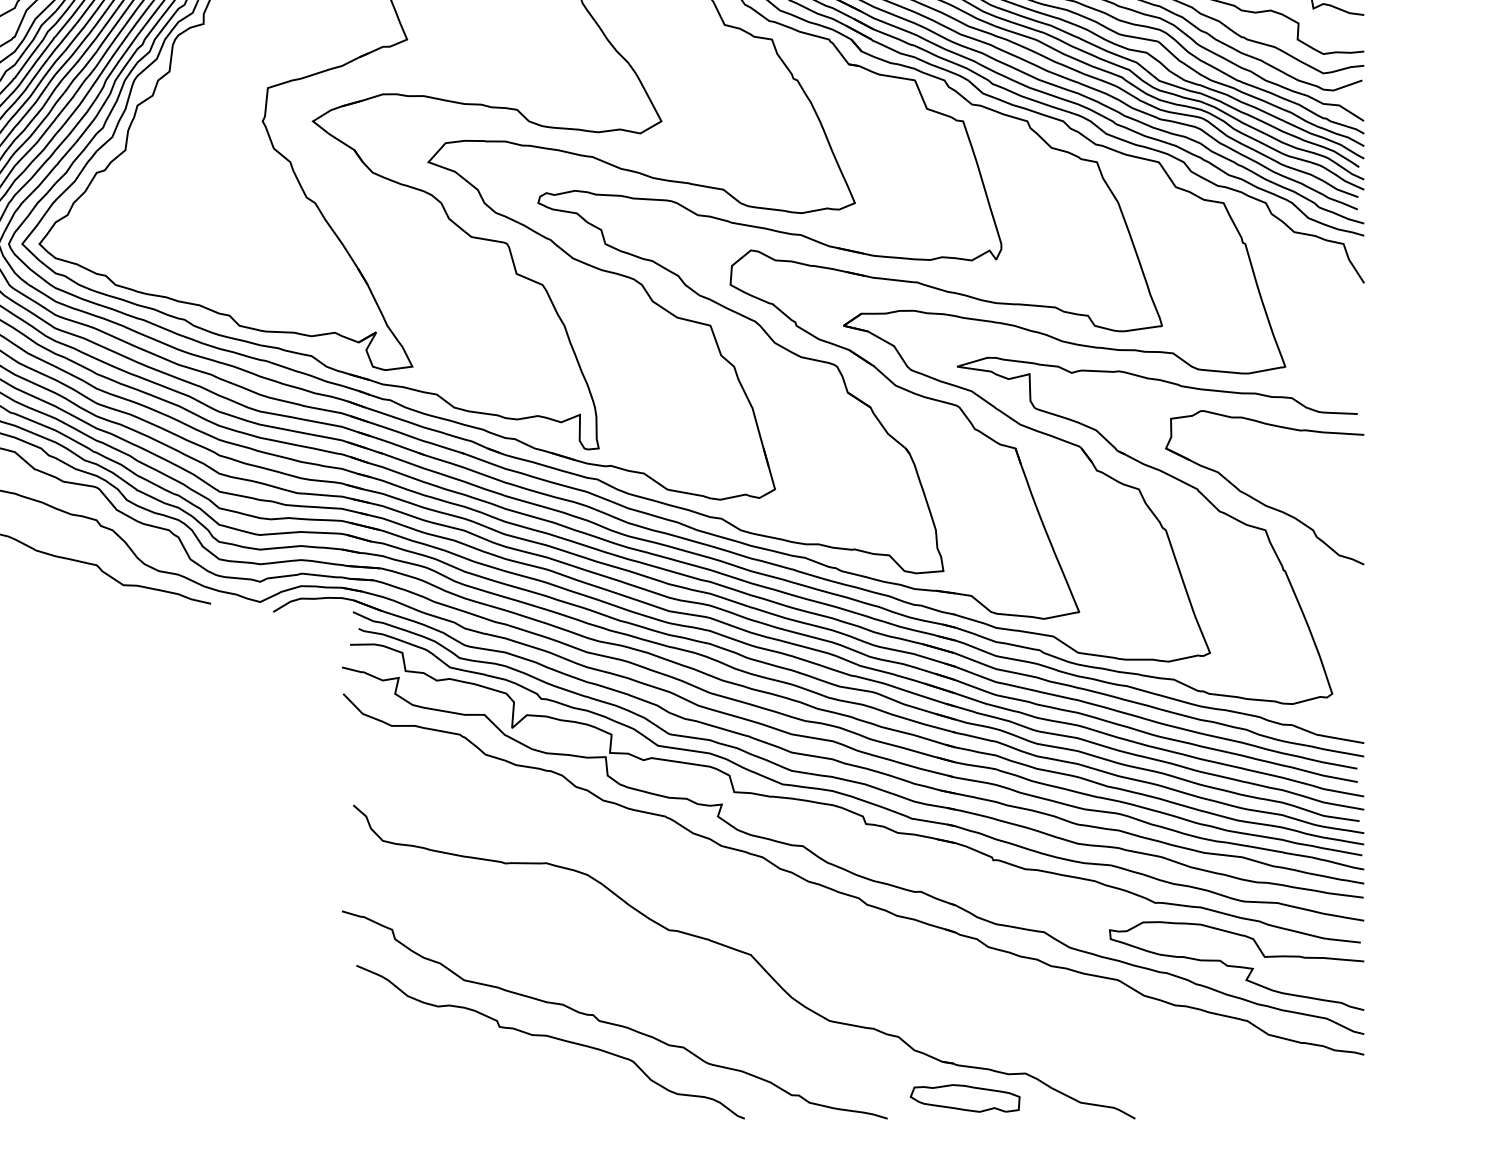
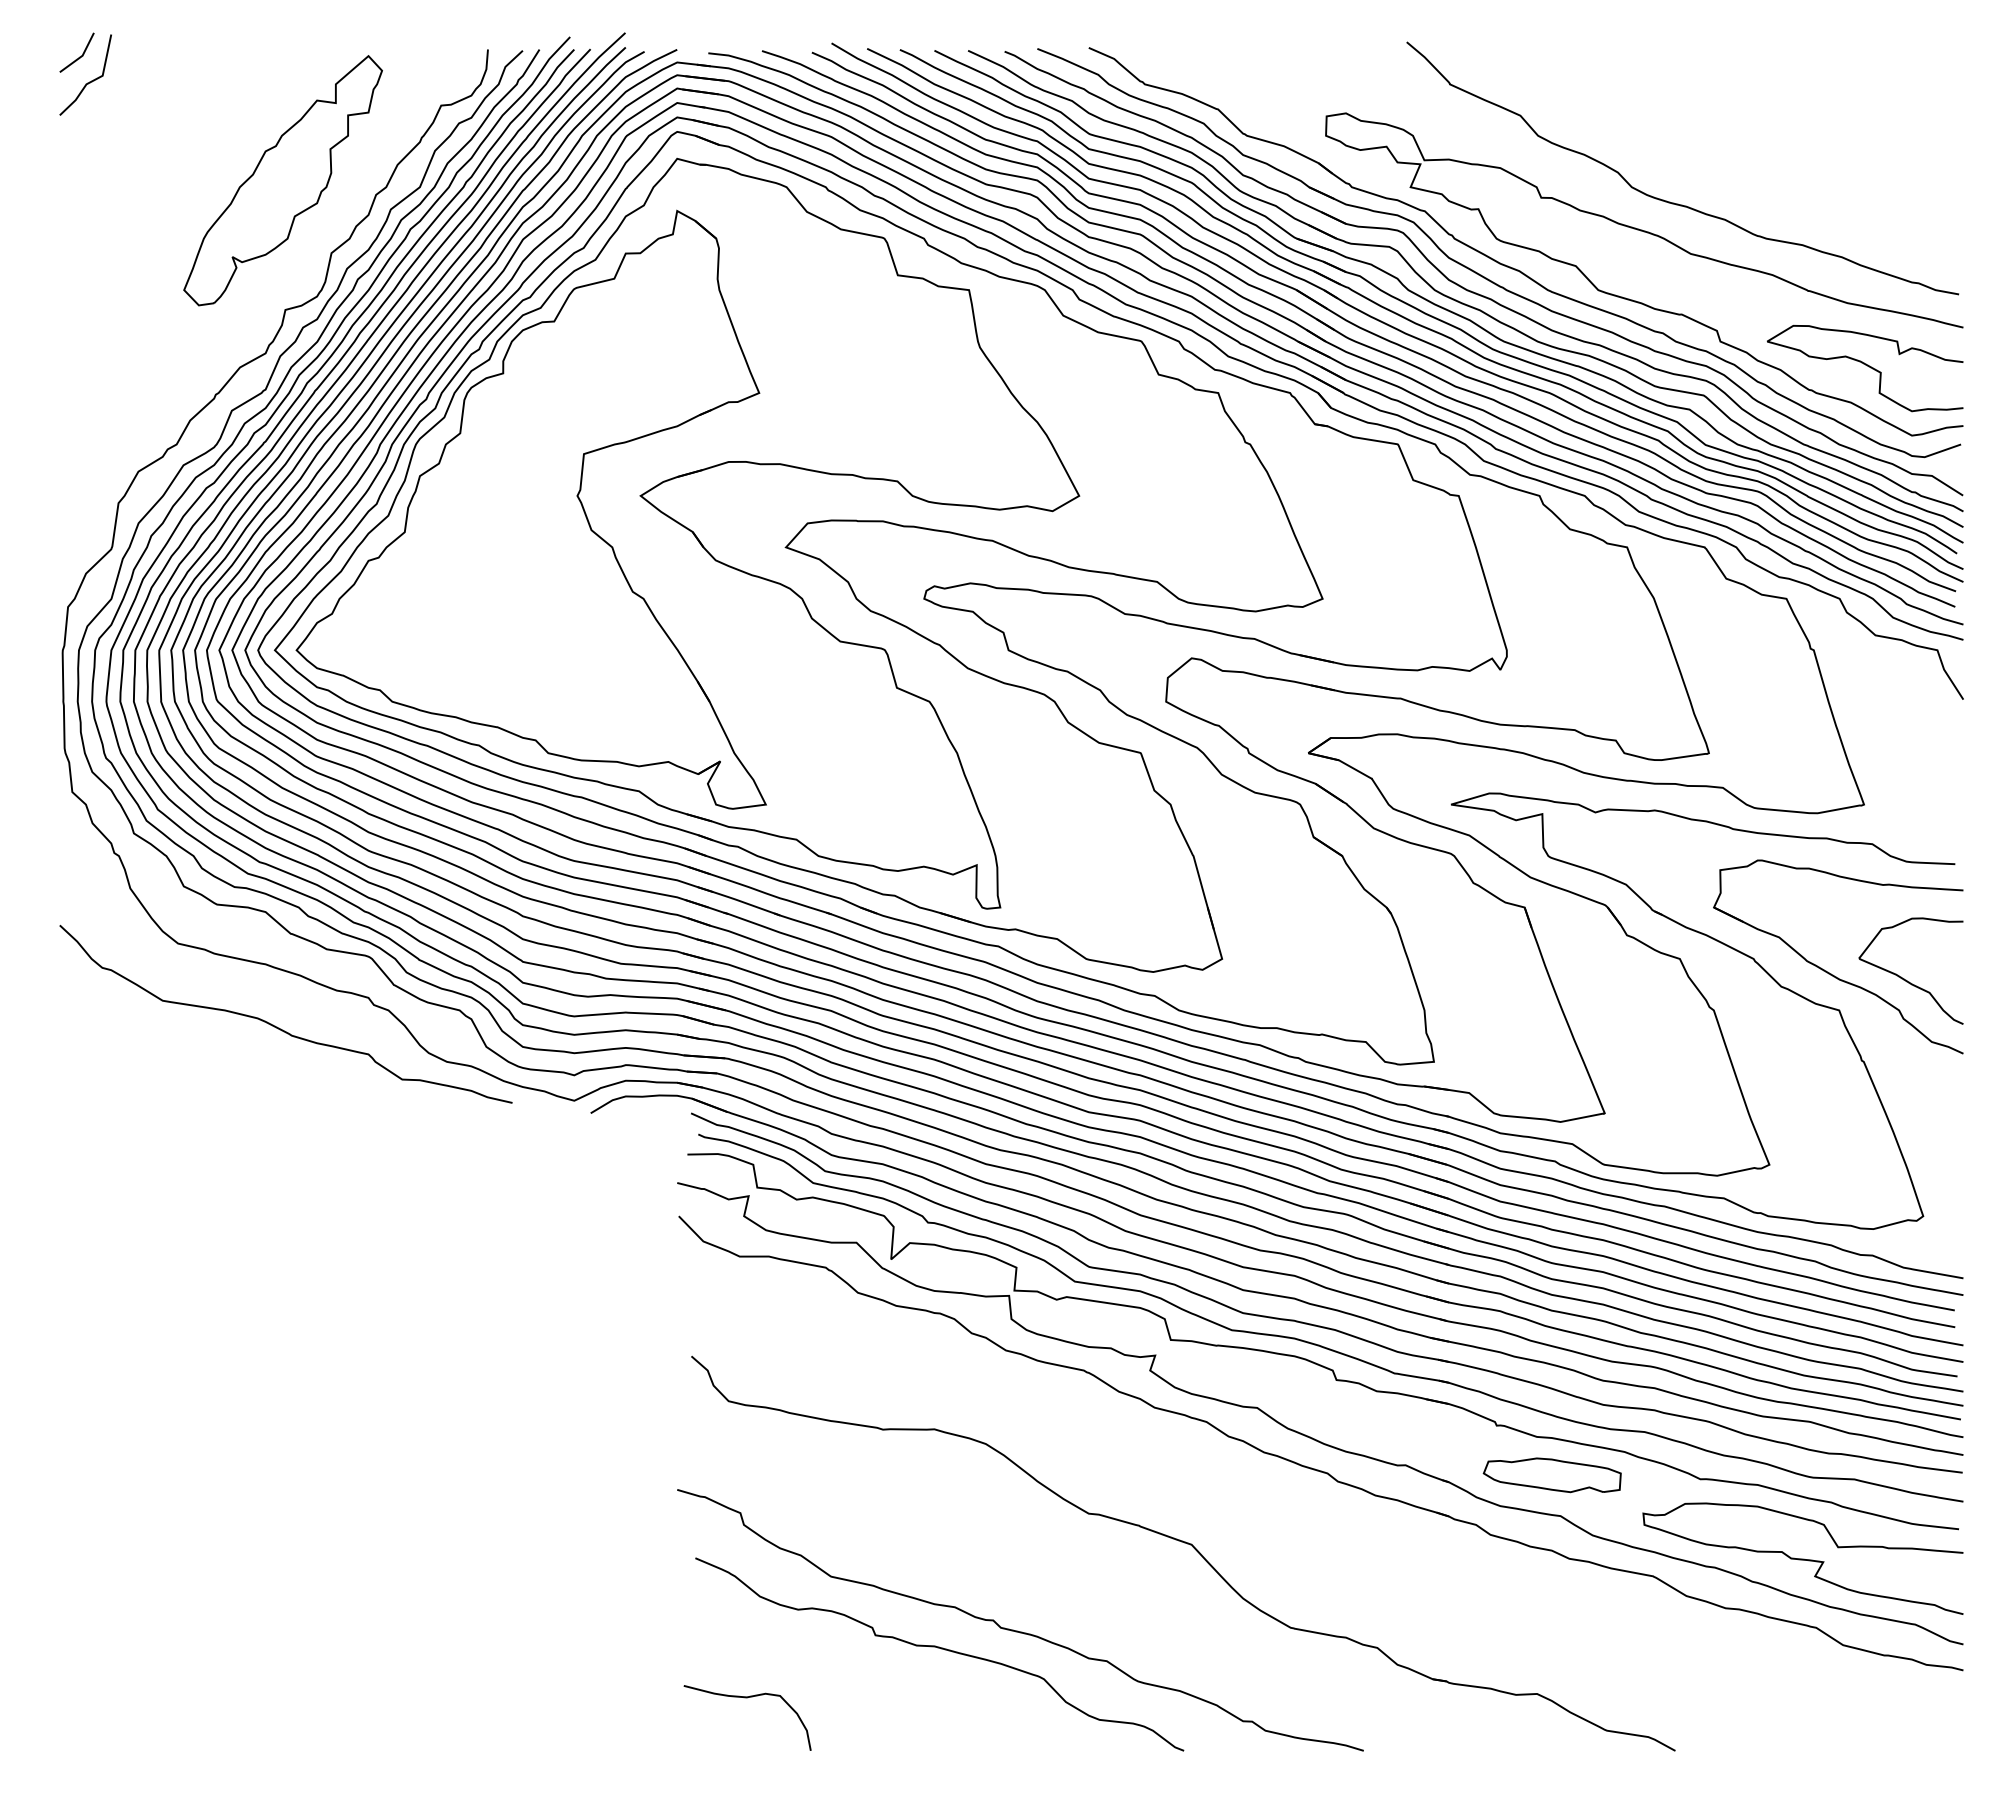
curve: (1319, 505) -> (1906, 979), added
curve: (397, 1077) -> (747, 1698), added
part: (964, 1098) -> (1551, 1475), moved

